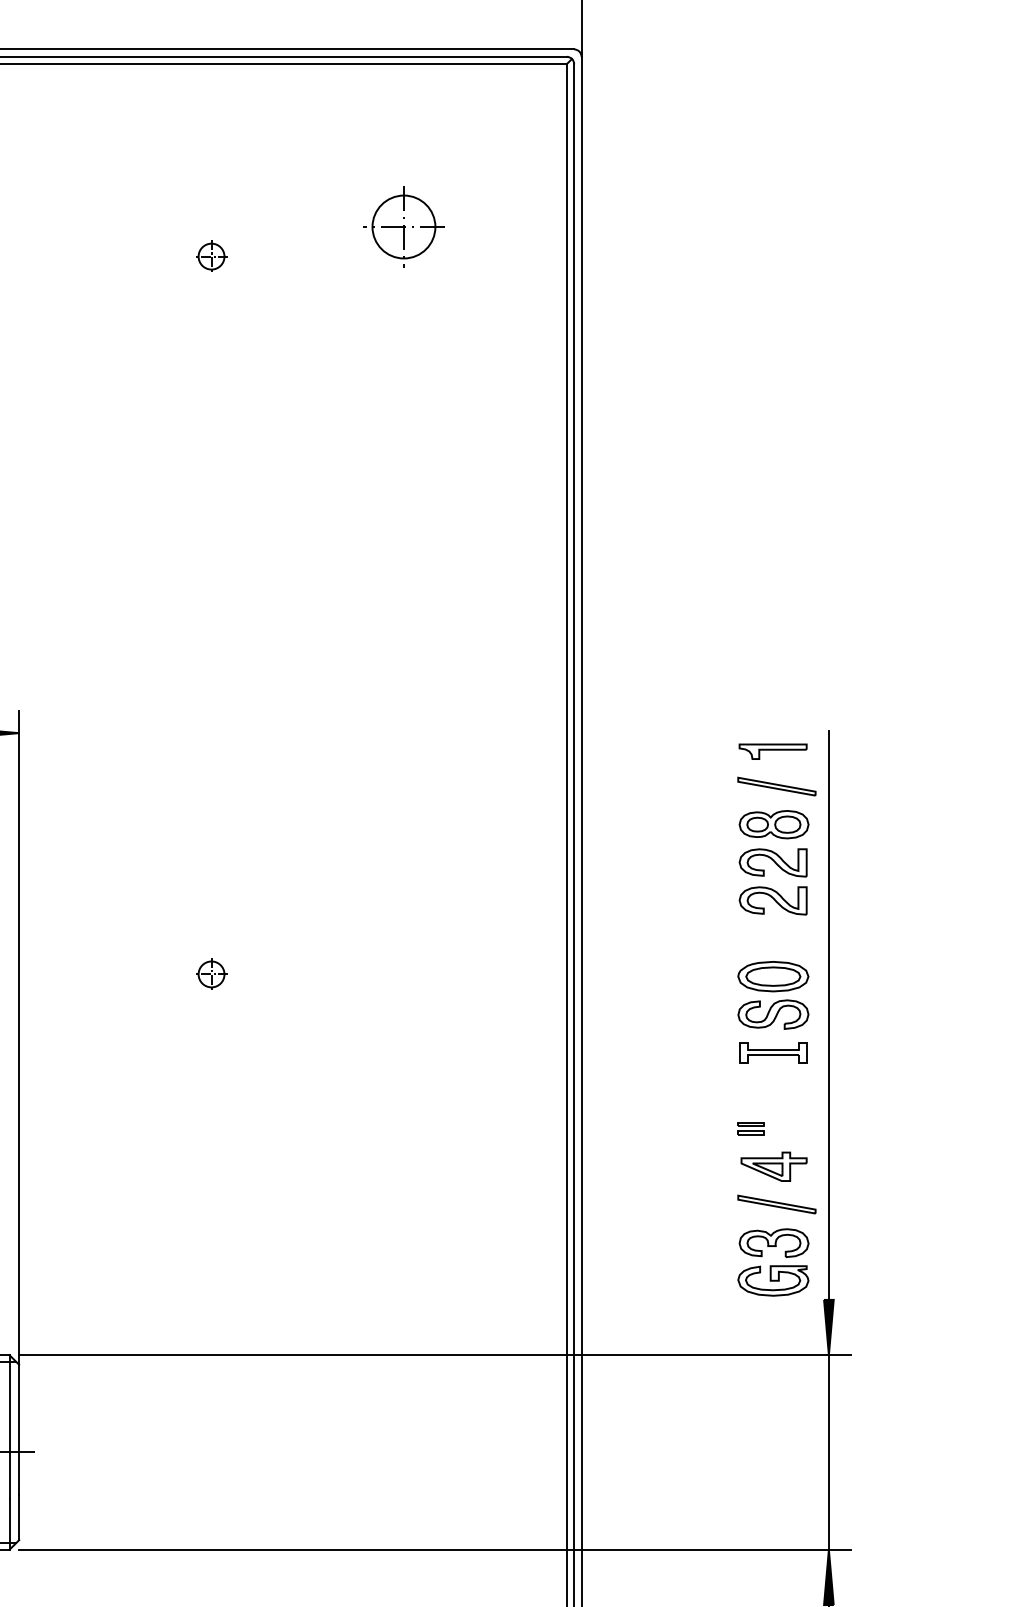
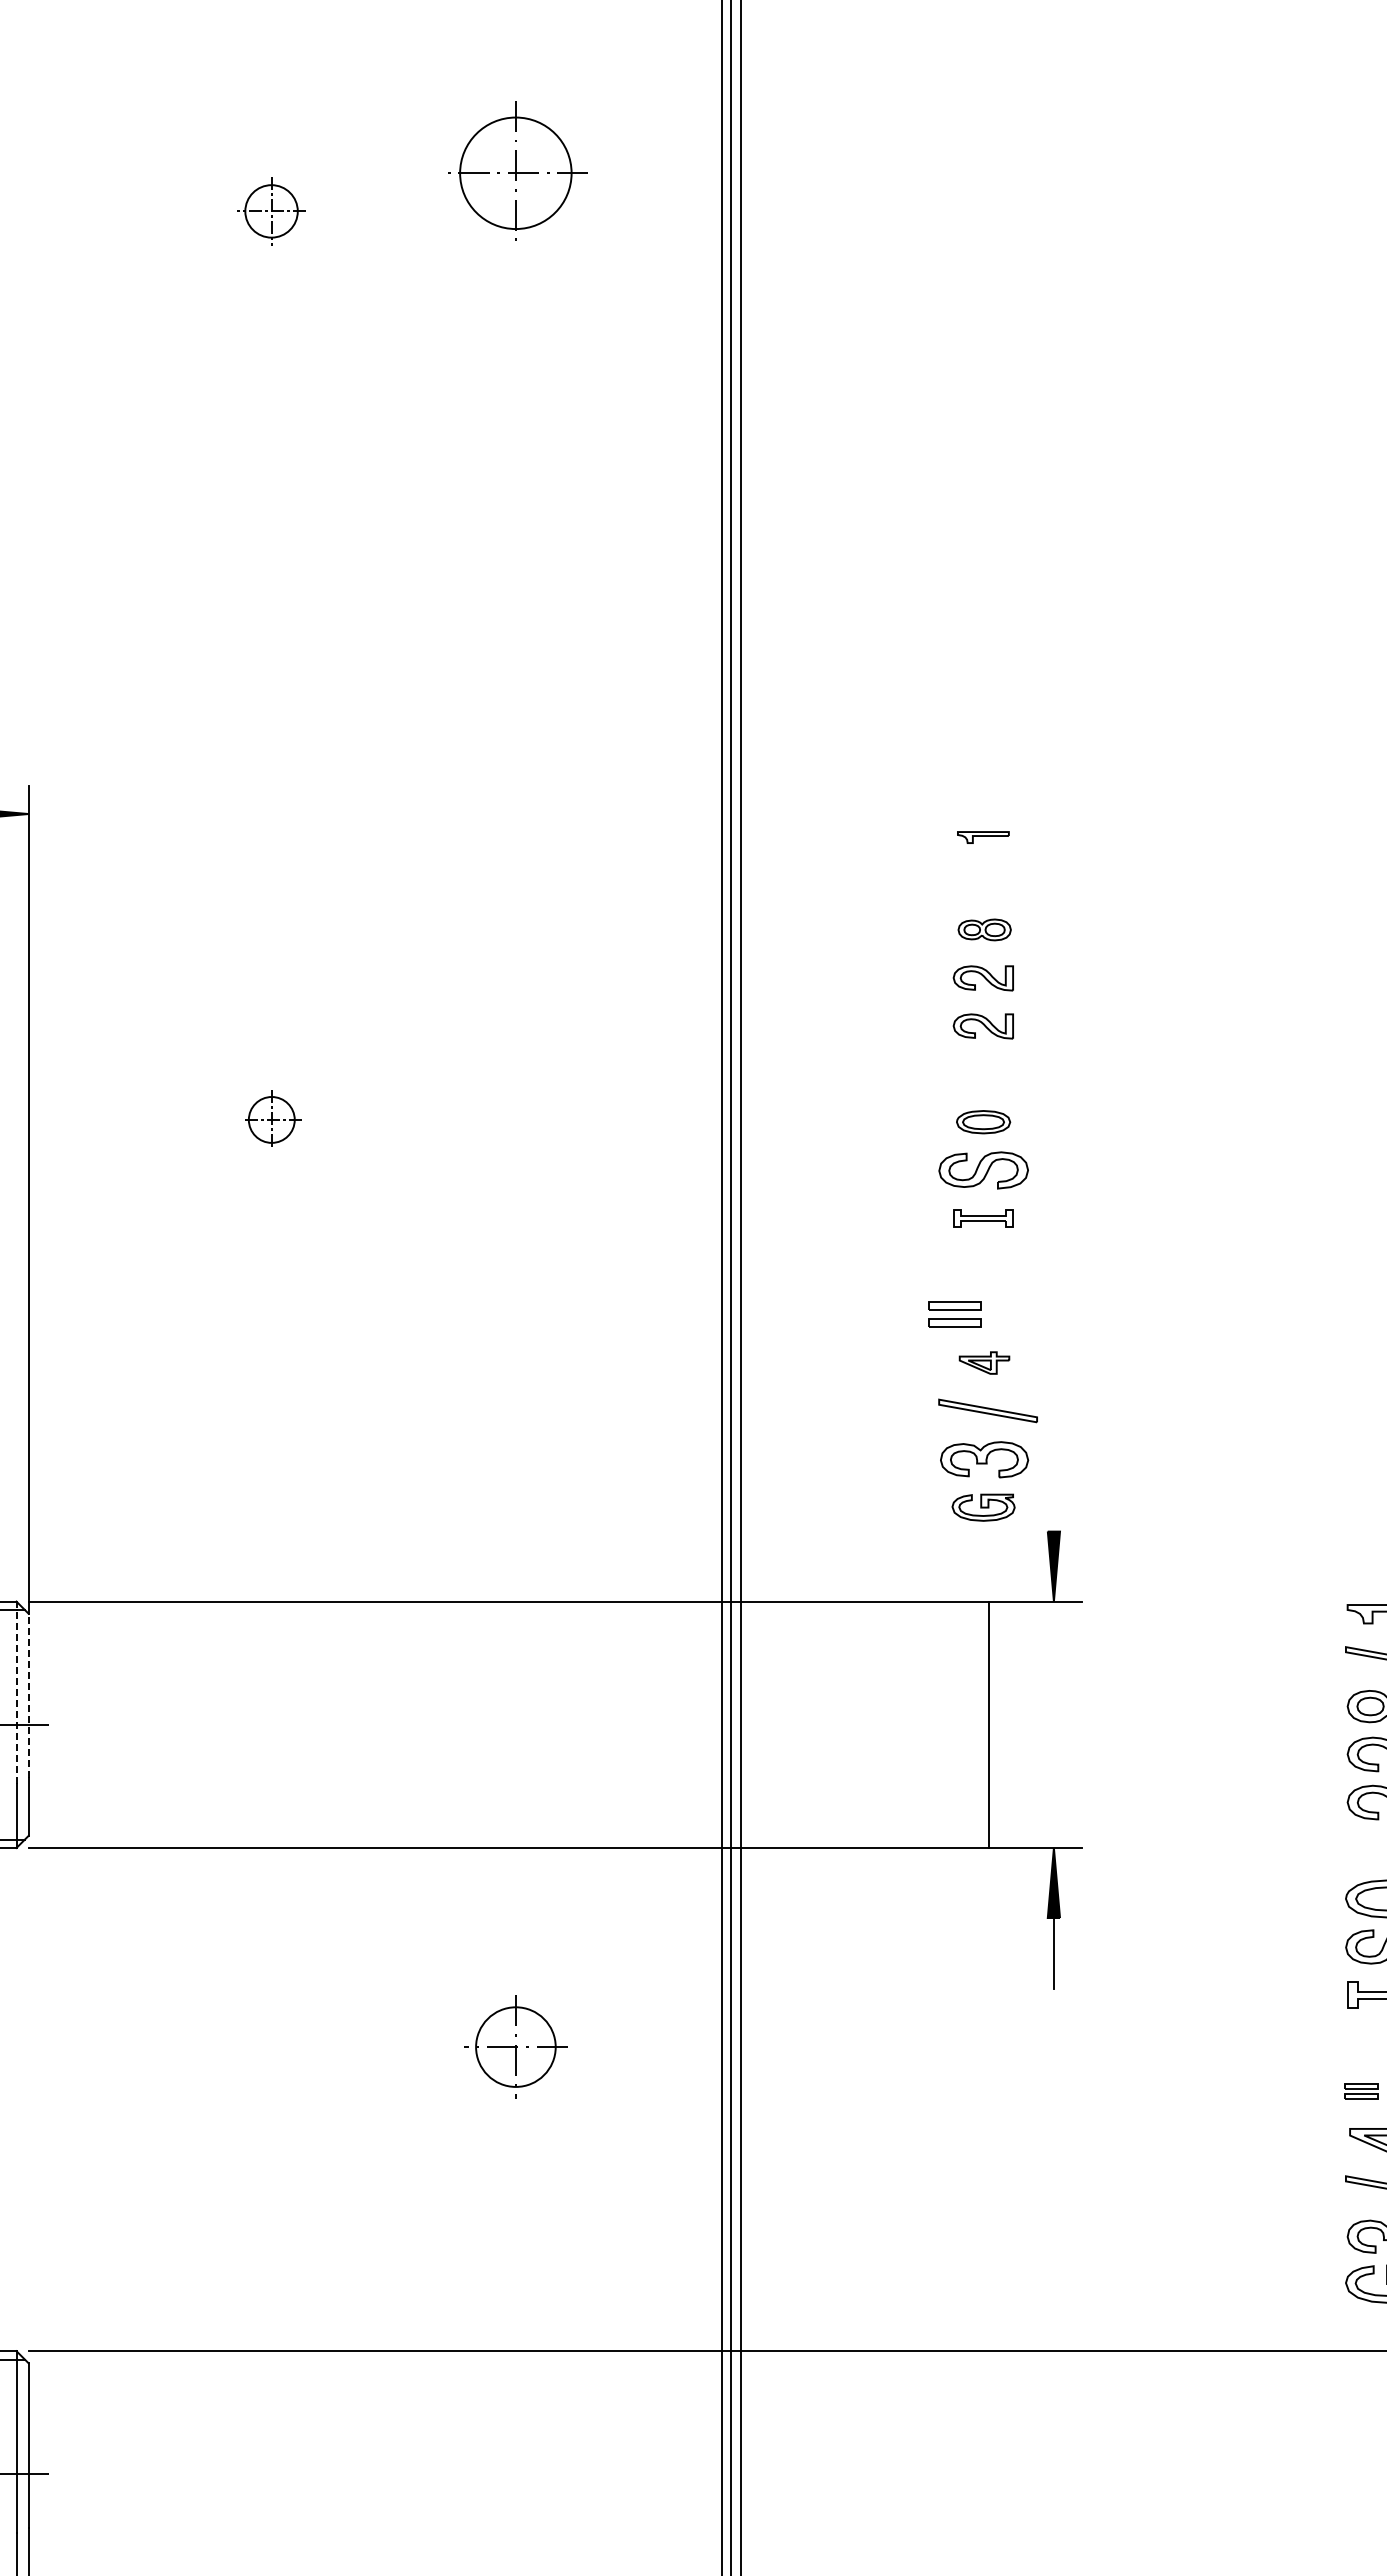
part: (403, 226) -> (515, 172), size x1.4
part: (212, 255) -> (273, 209), size x1.6
part: (773, 751) -> (983, 837), size x0.6
part: (776, 786) -> (987, 881), removed
part: (774, 824) -> (984, 929), size x0.6
part: (773, 863) -> (983, 978), size x0.7
part: (773, 900) -> (983, 1026), size x0.7
part: (212, 973) -> (273, 1118), size x1.4
part: (773, 975) -> (983, 1121), size x0.6
line: (828, 1015) -> (1053, 1171), removed
part: (773, 1052) -> (983, 1218), size x0.7
part: (750, 1128) -> (954, 1314), size x1.6
part: (774, 1166) -> (984, 1362), size x0.6
part: (773, 1280) -> (983, 1507), size x0.7
line: (9, 1426) -> (16, 1692), solid -> dashed
line: (19, 1429) -> (28, 1695), solid -> dashed
line: (828, 1452) -> (988, 1724), moved

